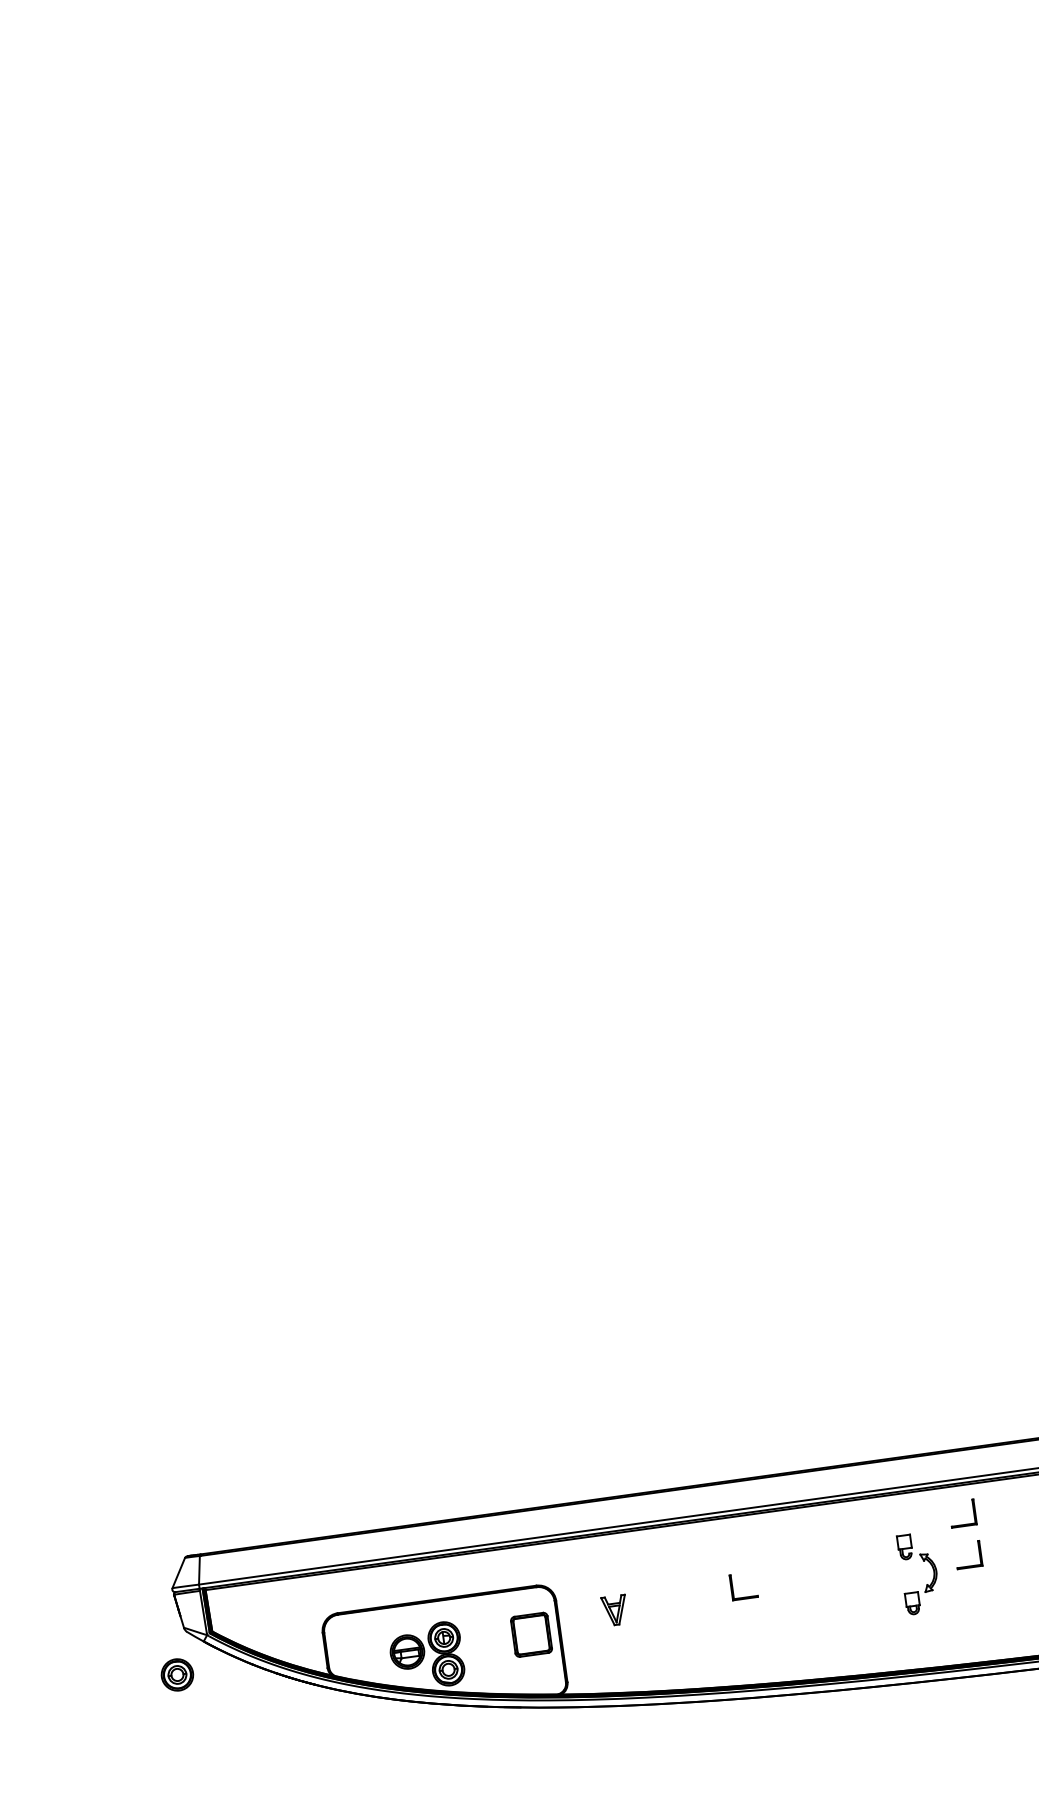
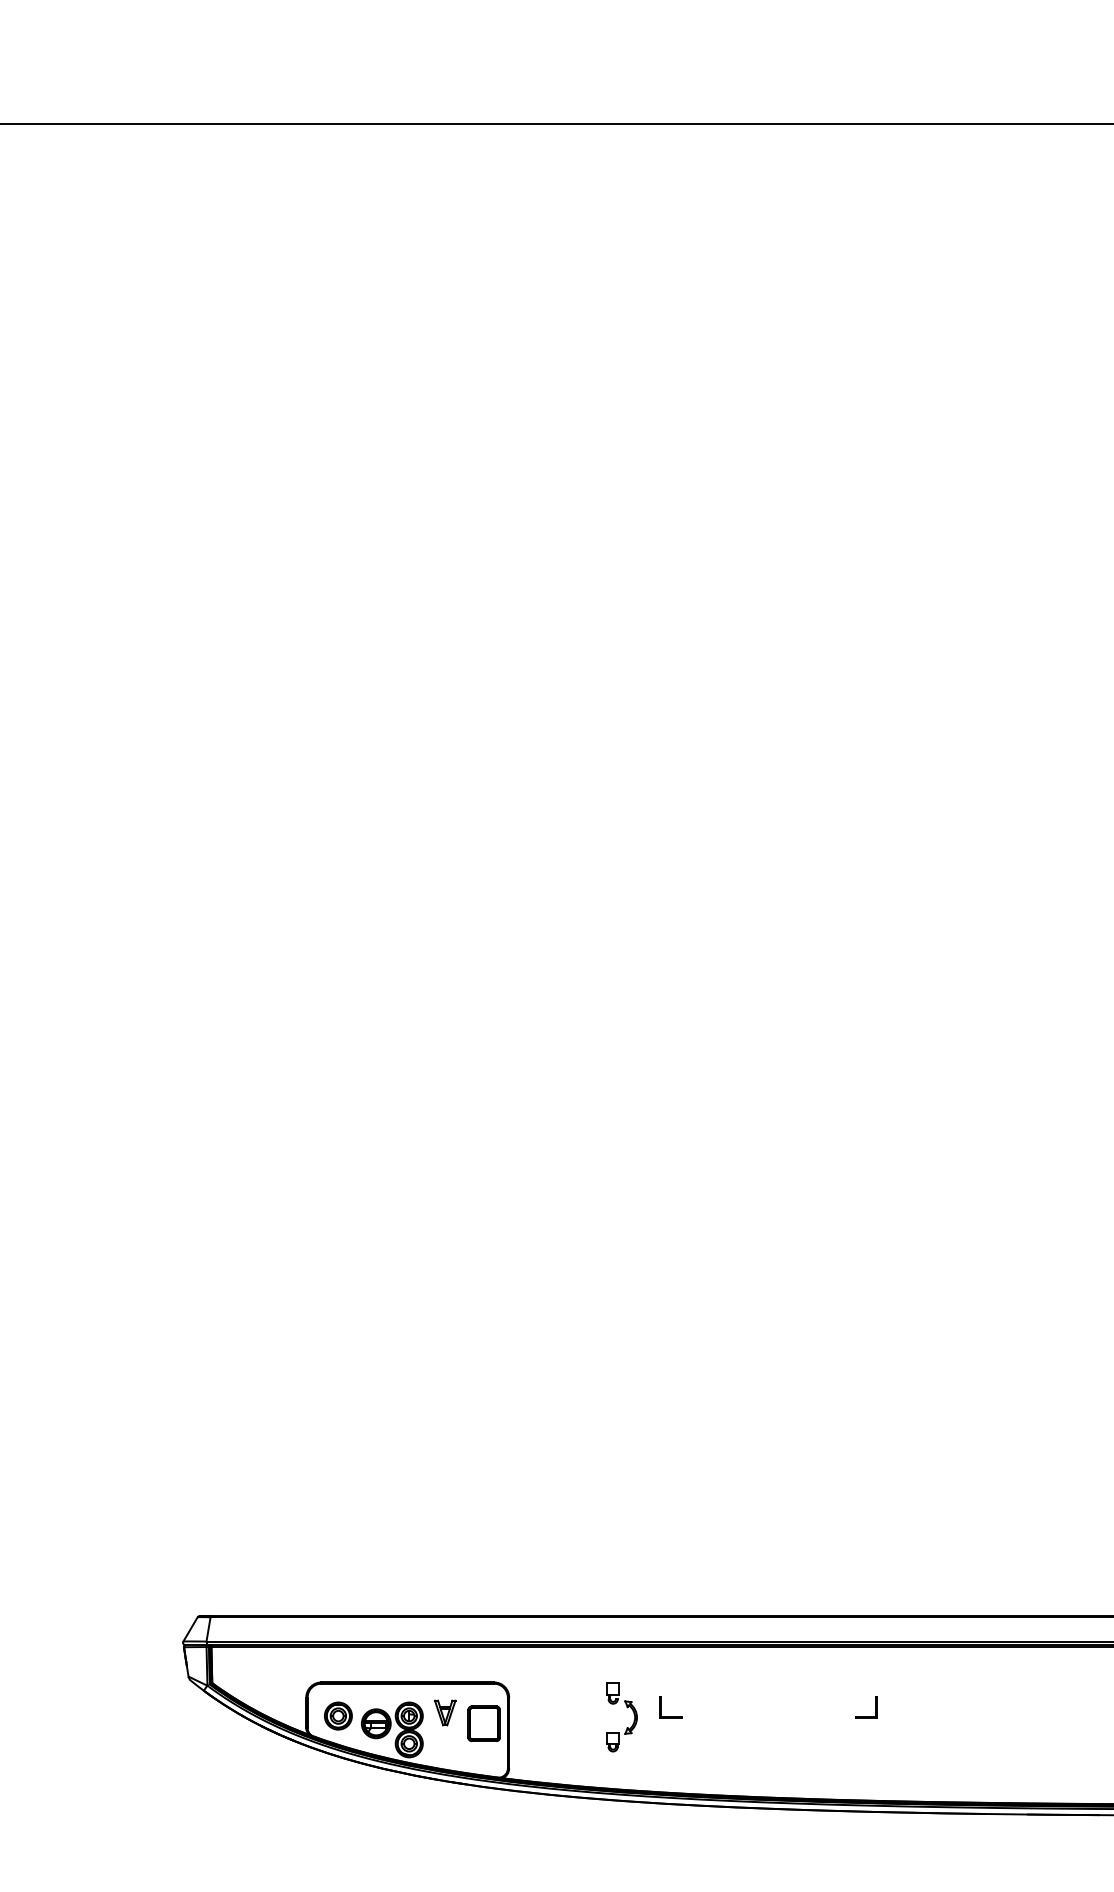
part: (973, 1512) -> (875, 1671), removed
part: (924, 1562) -> (627, 1708), moved
part: (615, 1610) -> (445, 1712), moved
part: (177, 1674) -> (338, 1715), moved

